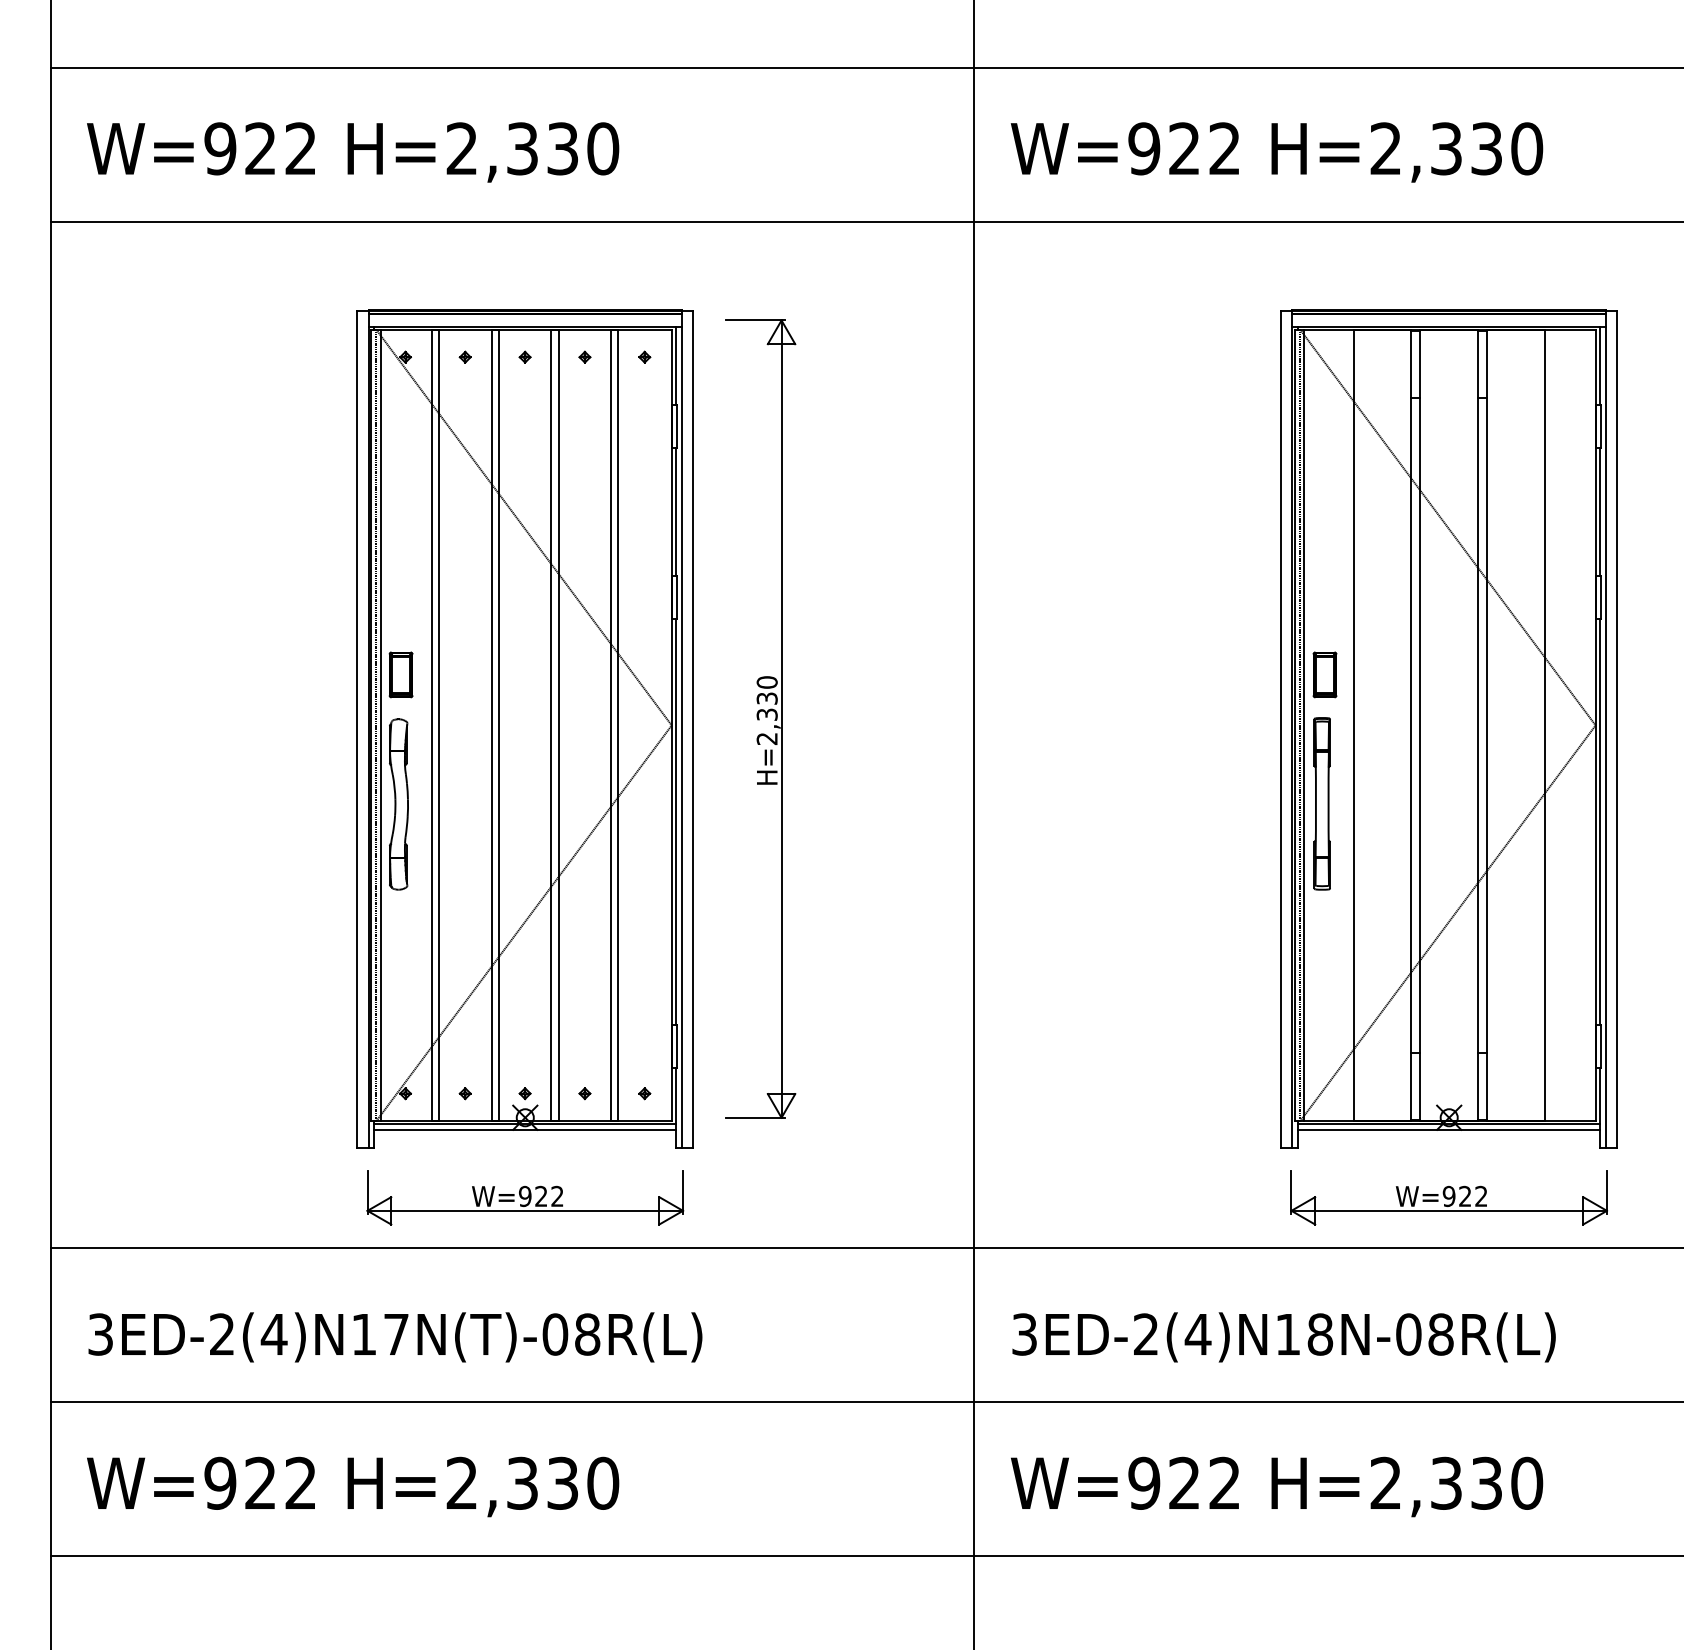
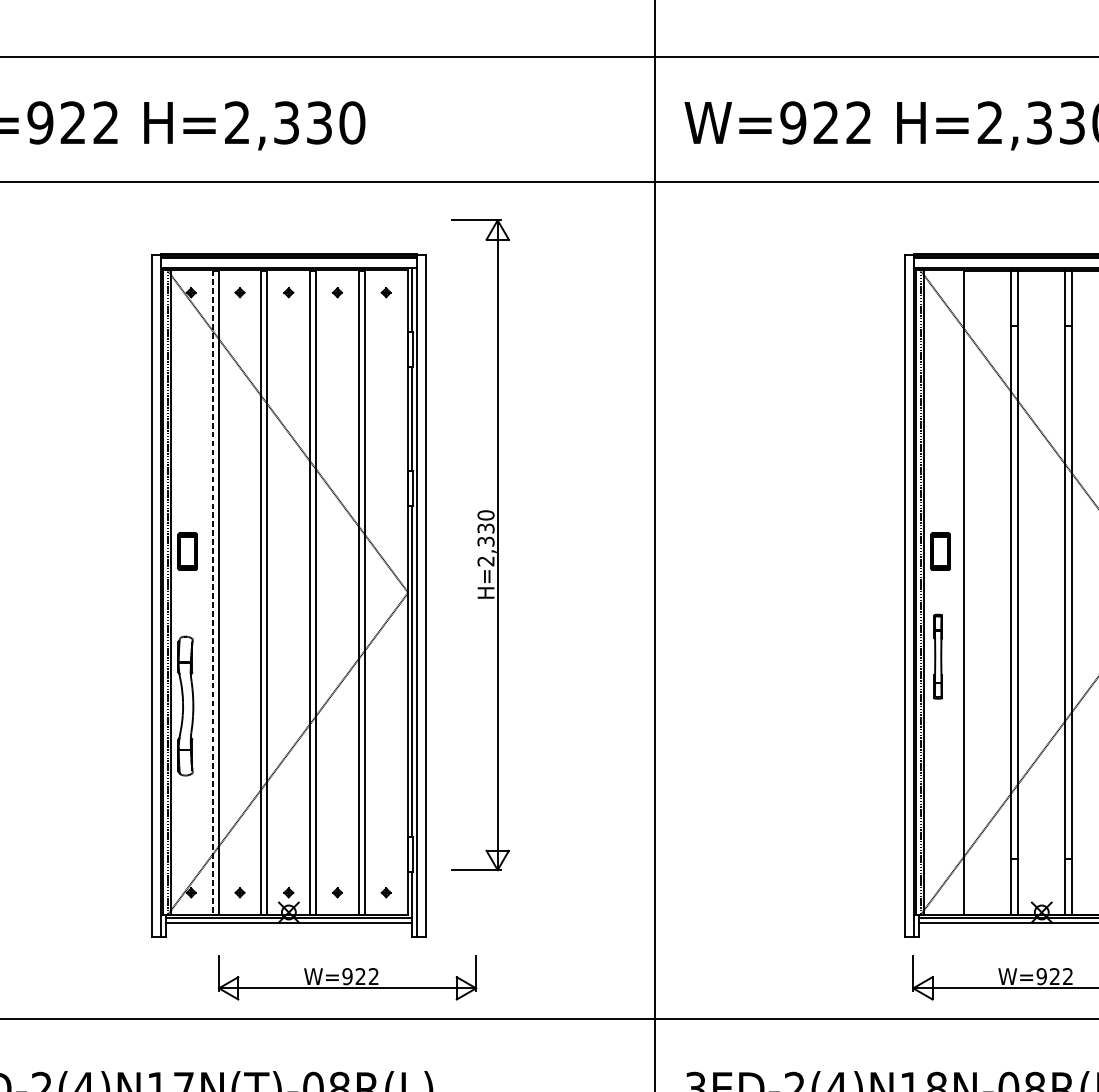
part: (760, 718) -> (480, 544), moved
line: (431, 725) -> (212, 592), solid -> dashed
part: (1321, 803) -> (937, 656), size x0.6
part: (398, 804) -> (185, 706), moved
part: (525, 1197) -> (347, 977), moved

